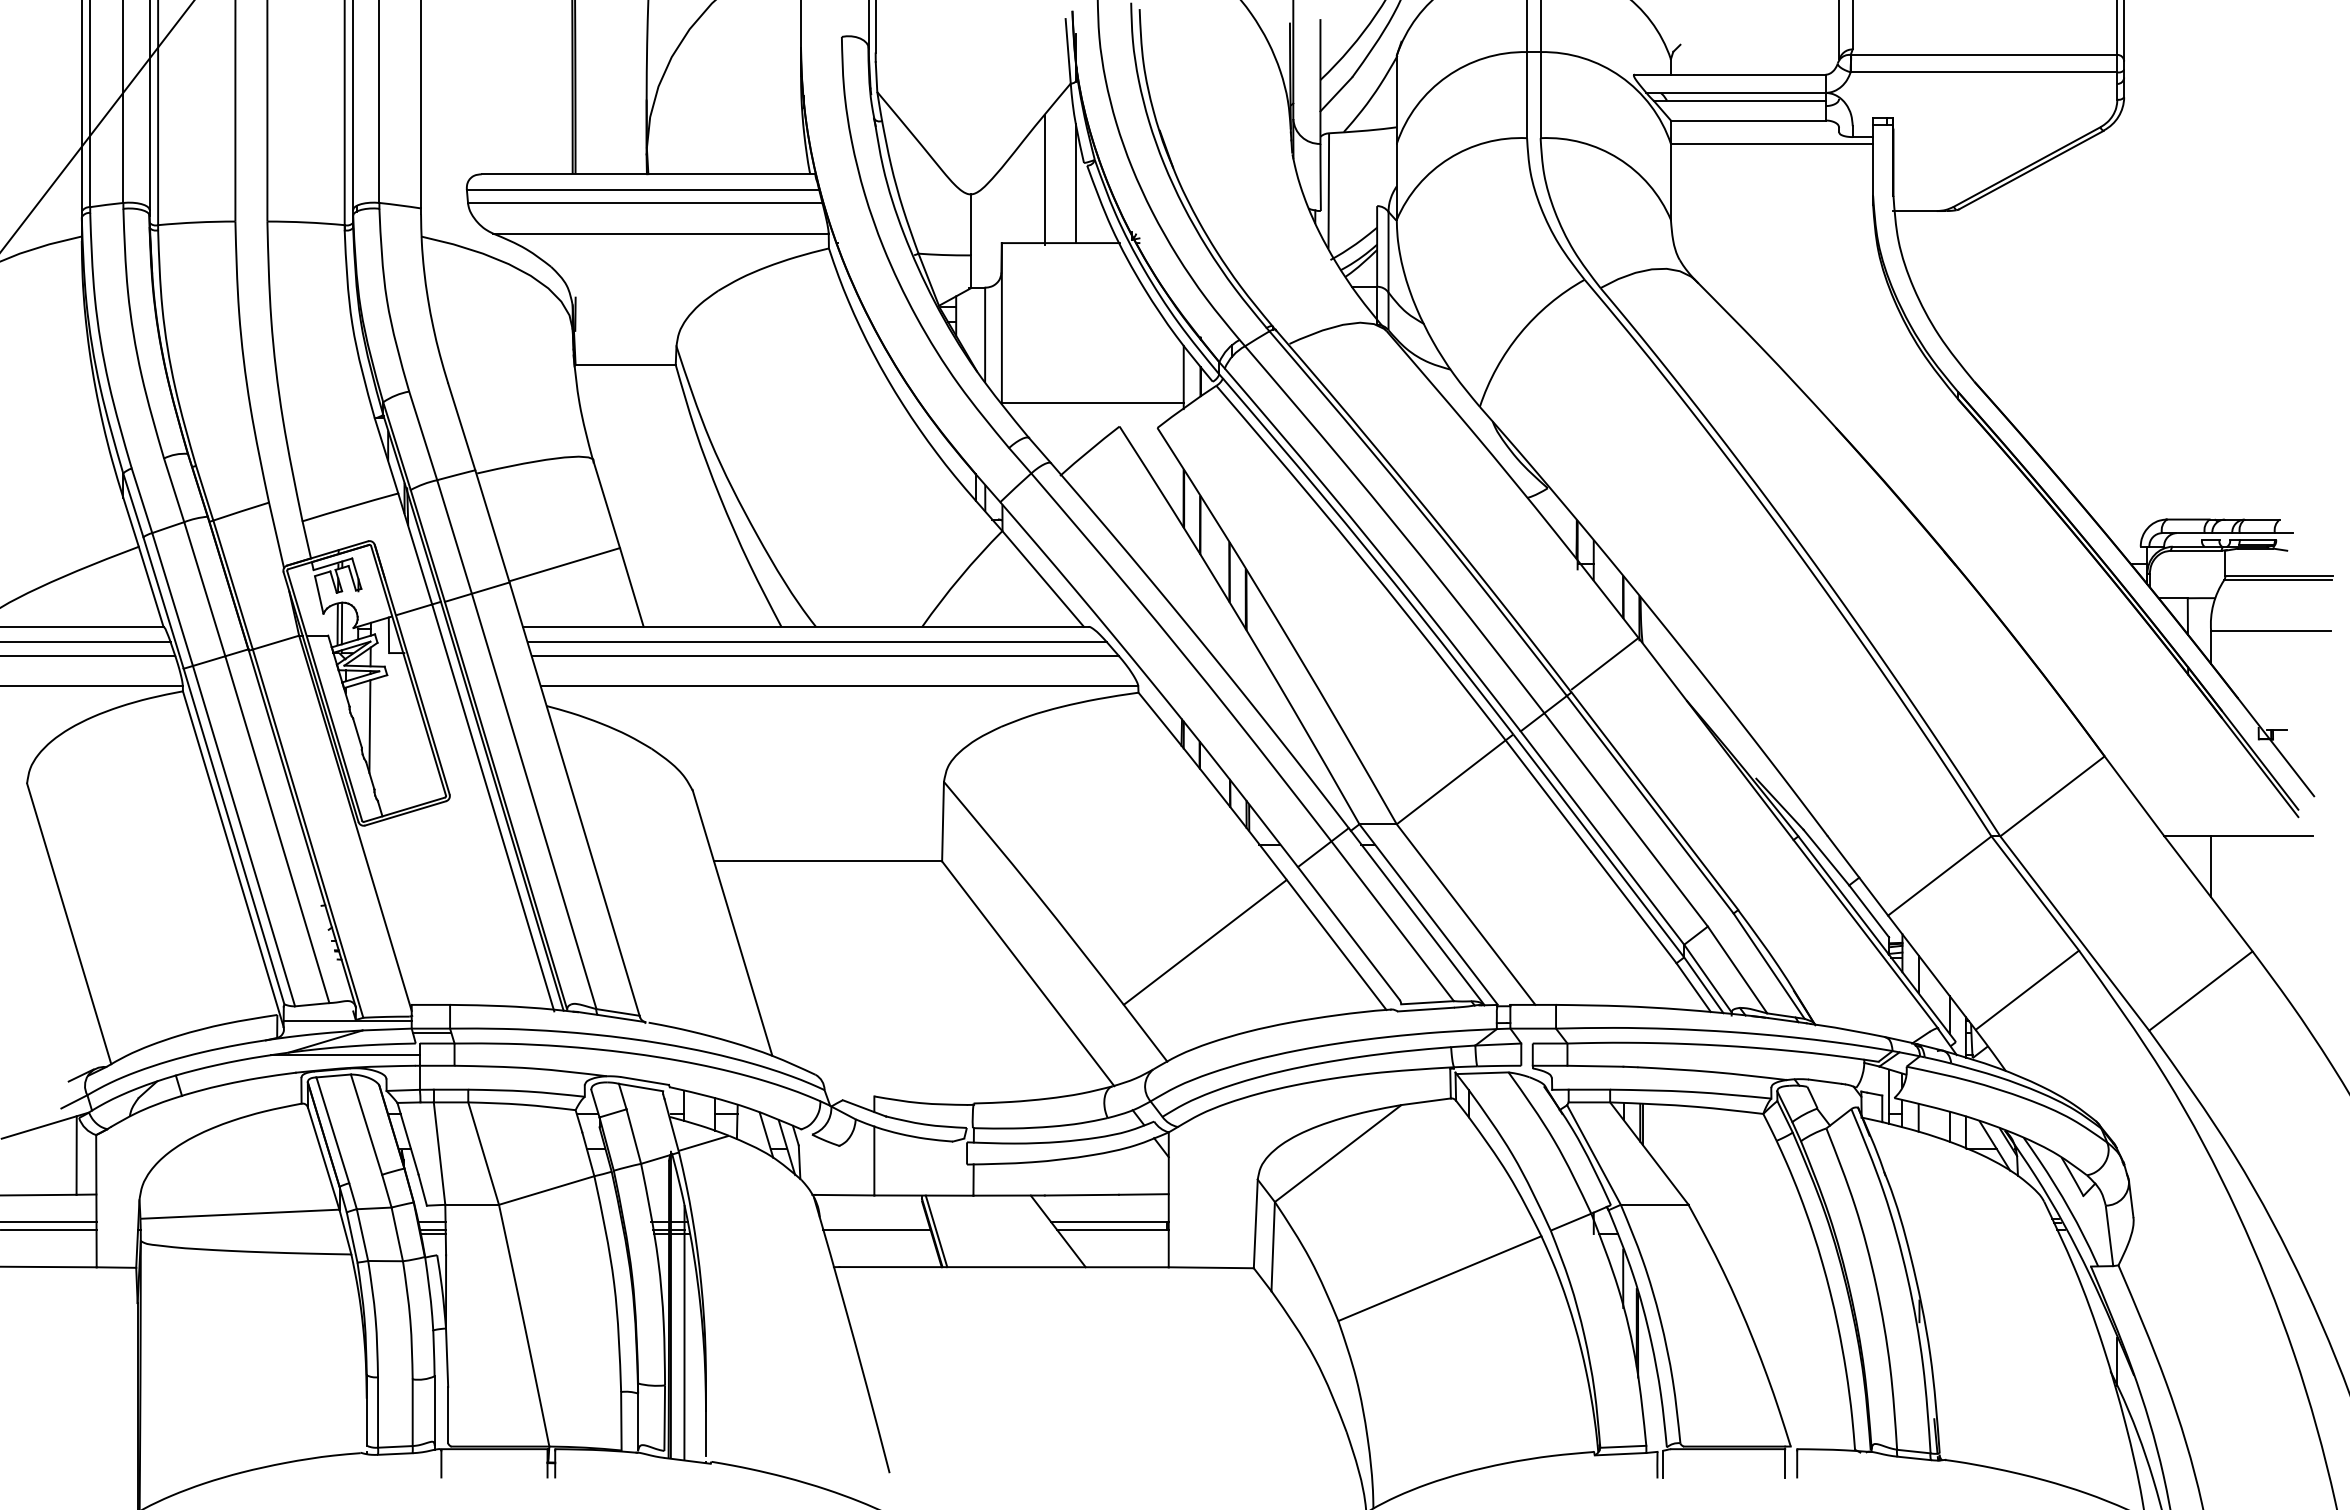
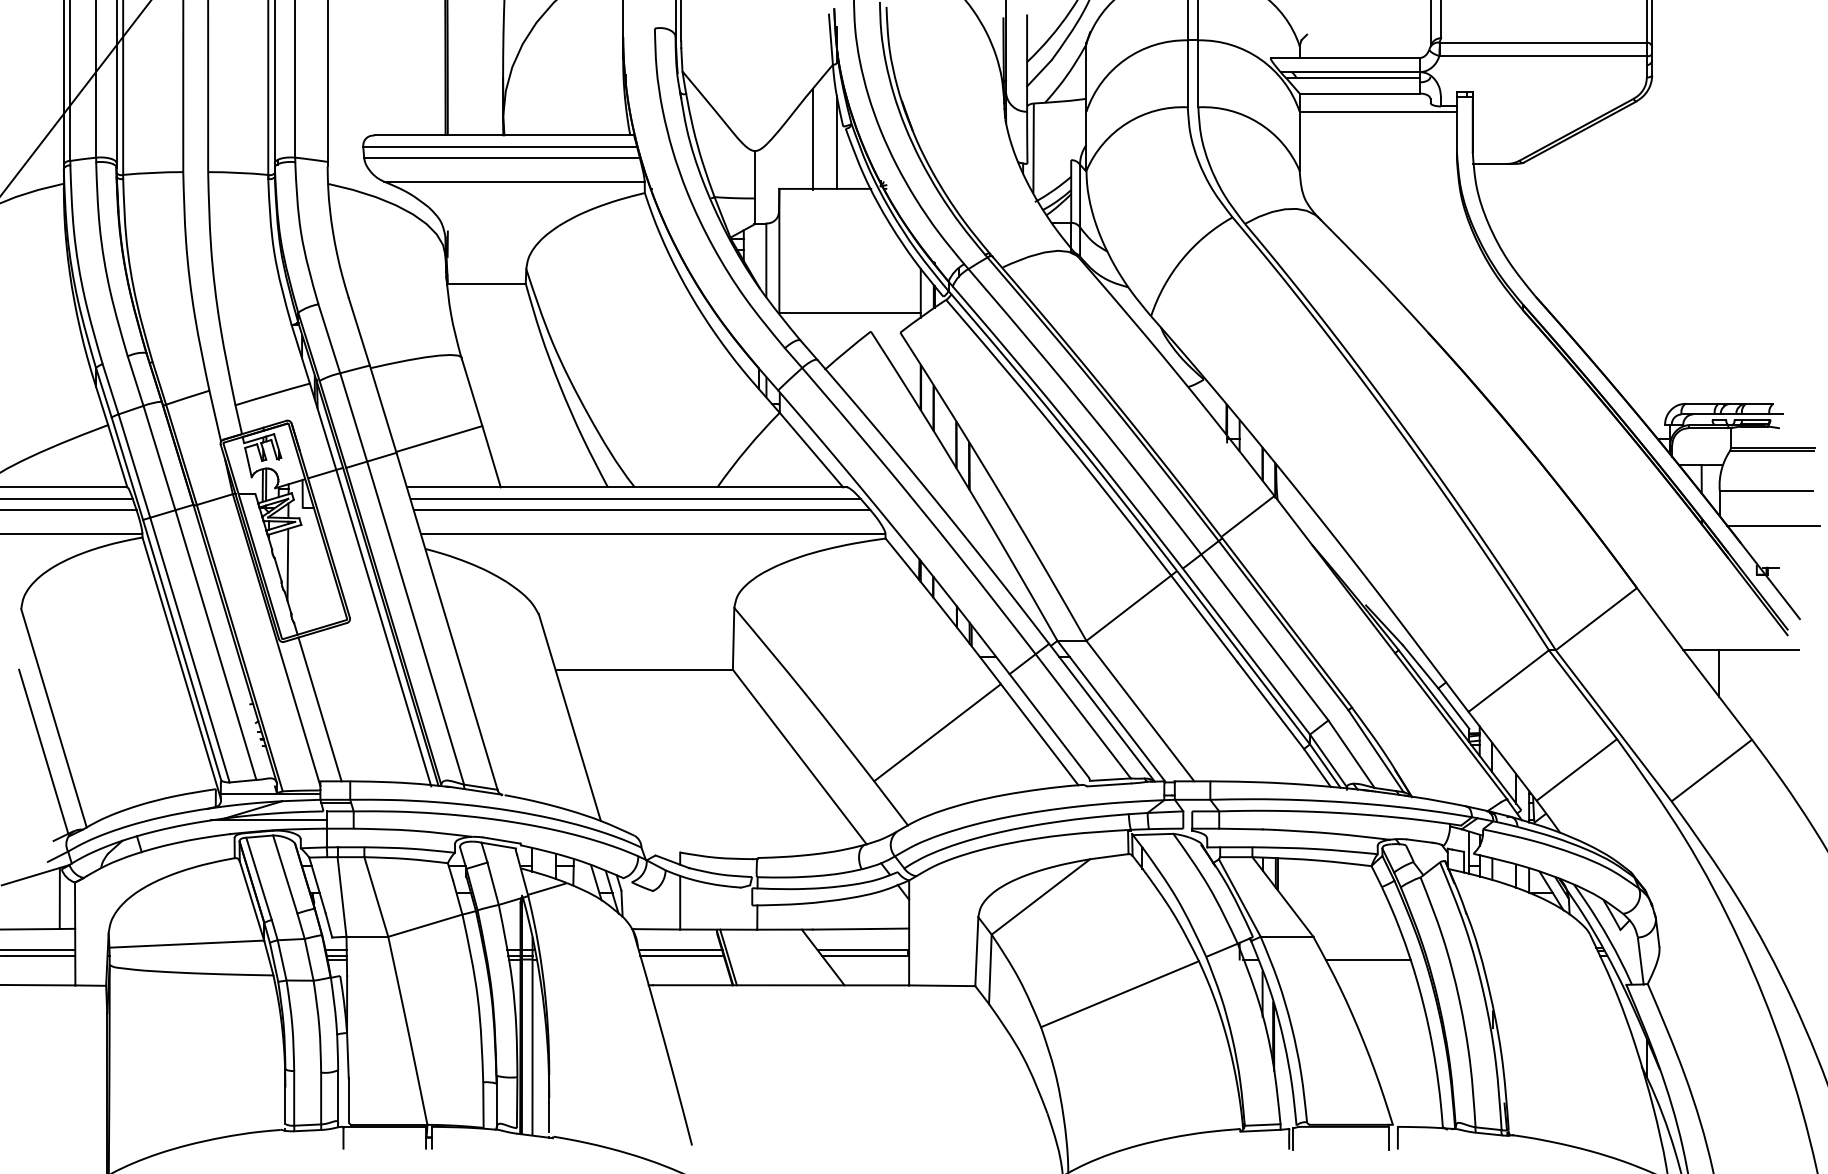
line: (2279, 676) -> (1772, 525), added
line: (411, 912) -> (320, 709), added
line: (55, 966) -> (43, 751), added
line: (875, 1222) -> (681, 950), added
line: (1758, 1234) -> (1367, 959), added

